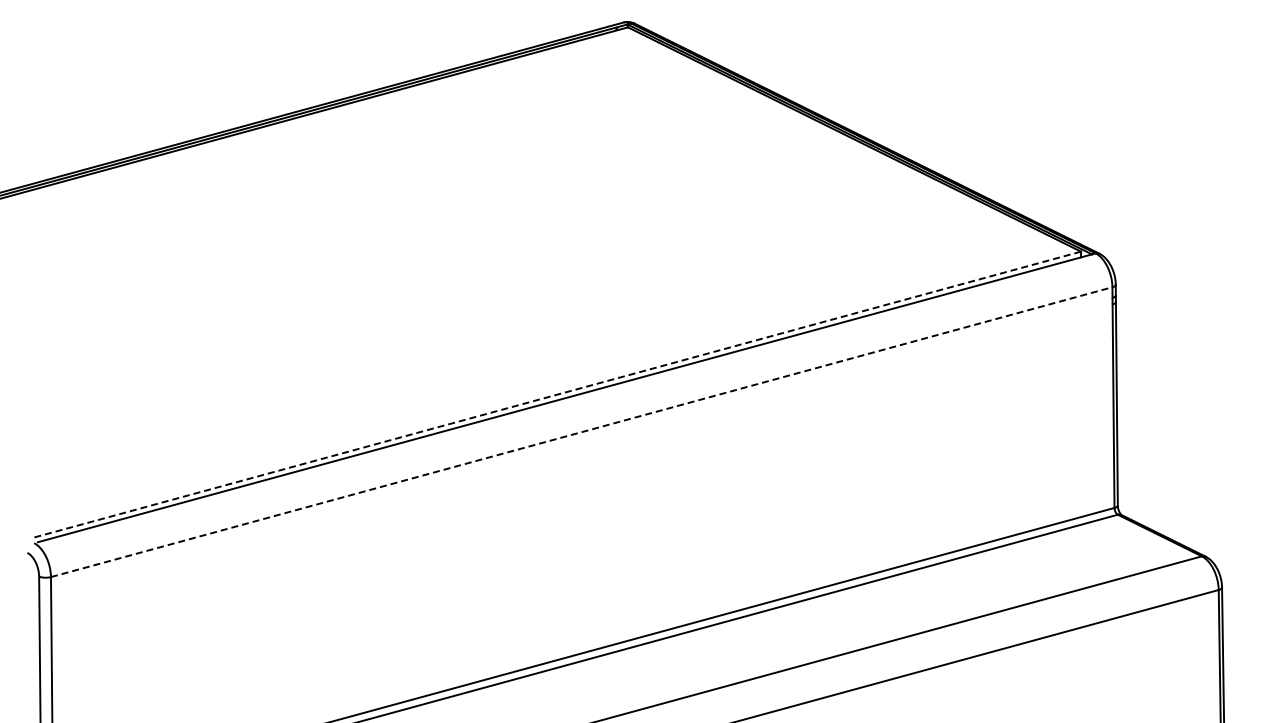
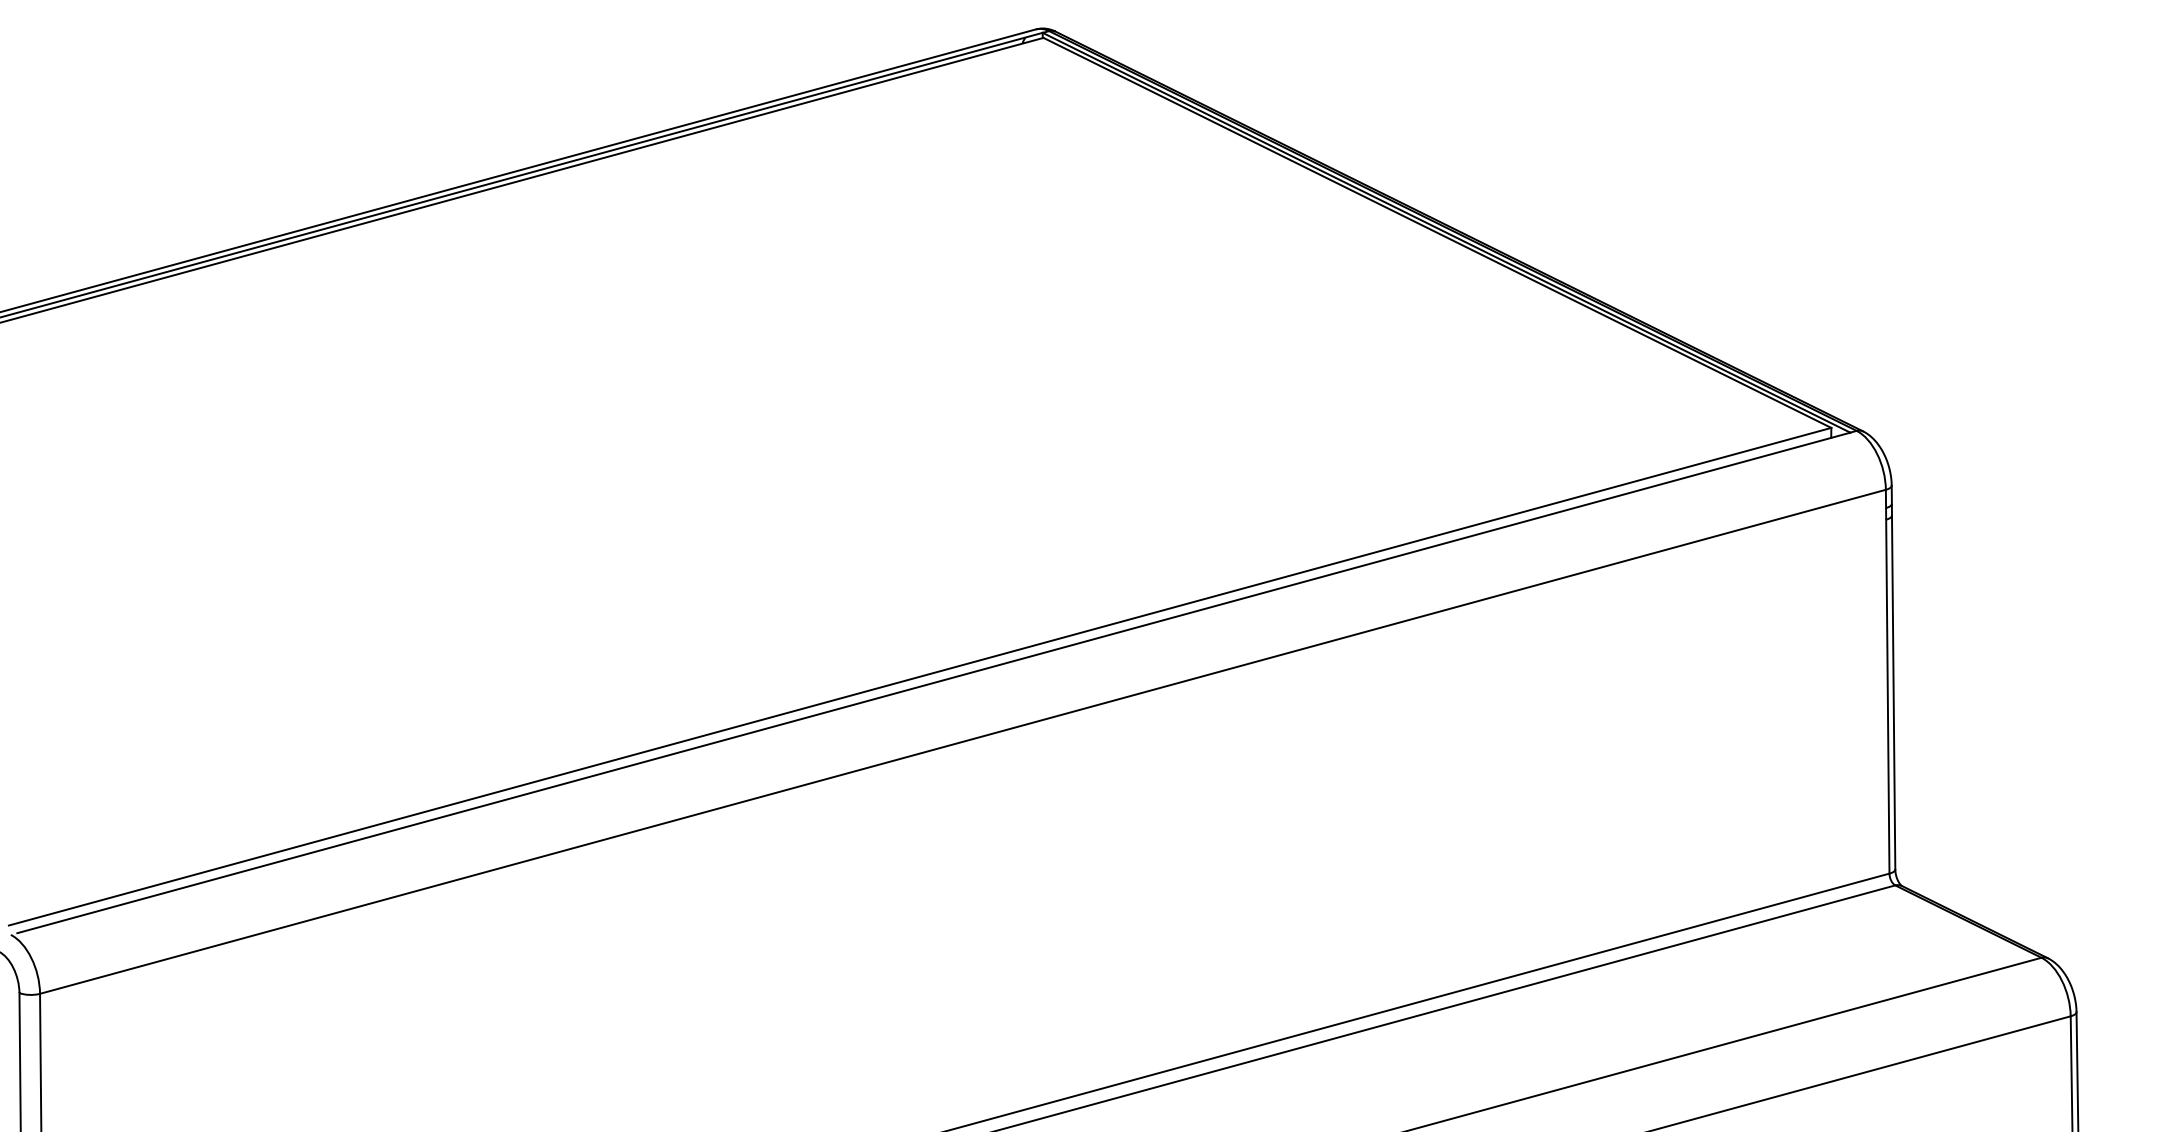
line: (556, 394) -> (919, 676), dashed -> solid
line: (582, 432) -> (964, 742), dashed -> solid

